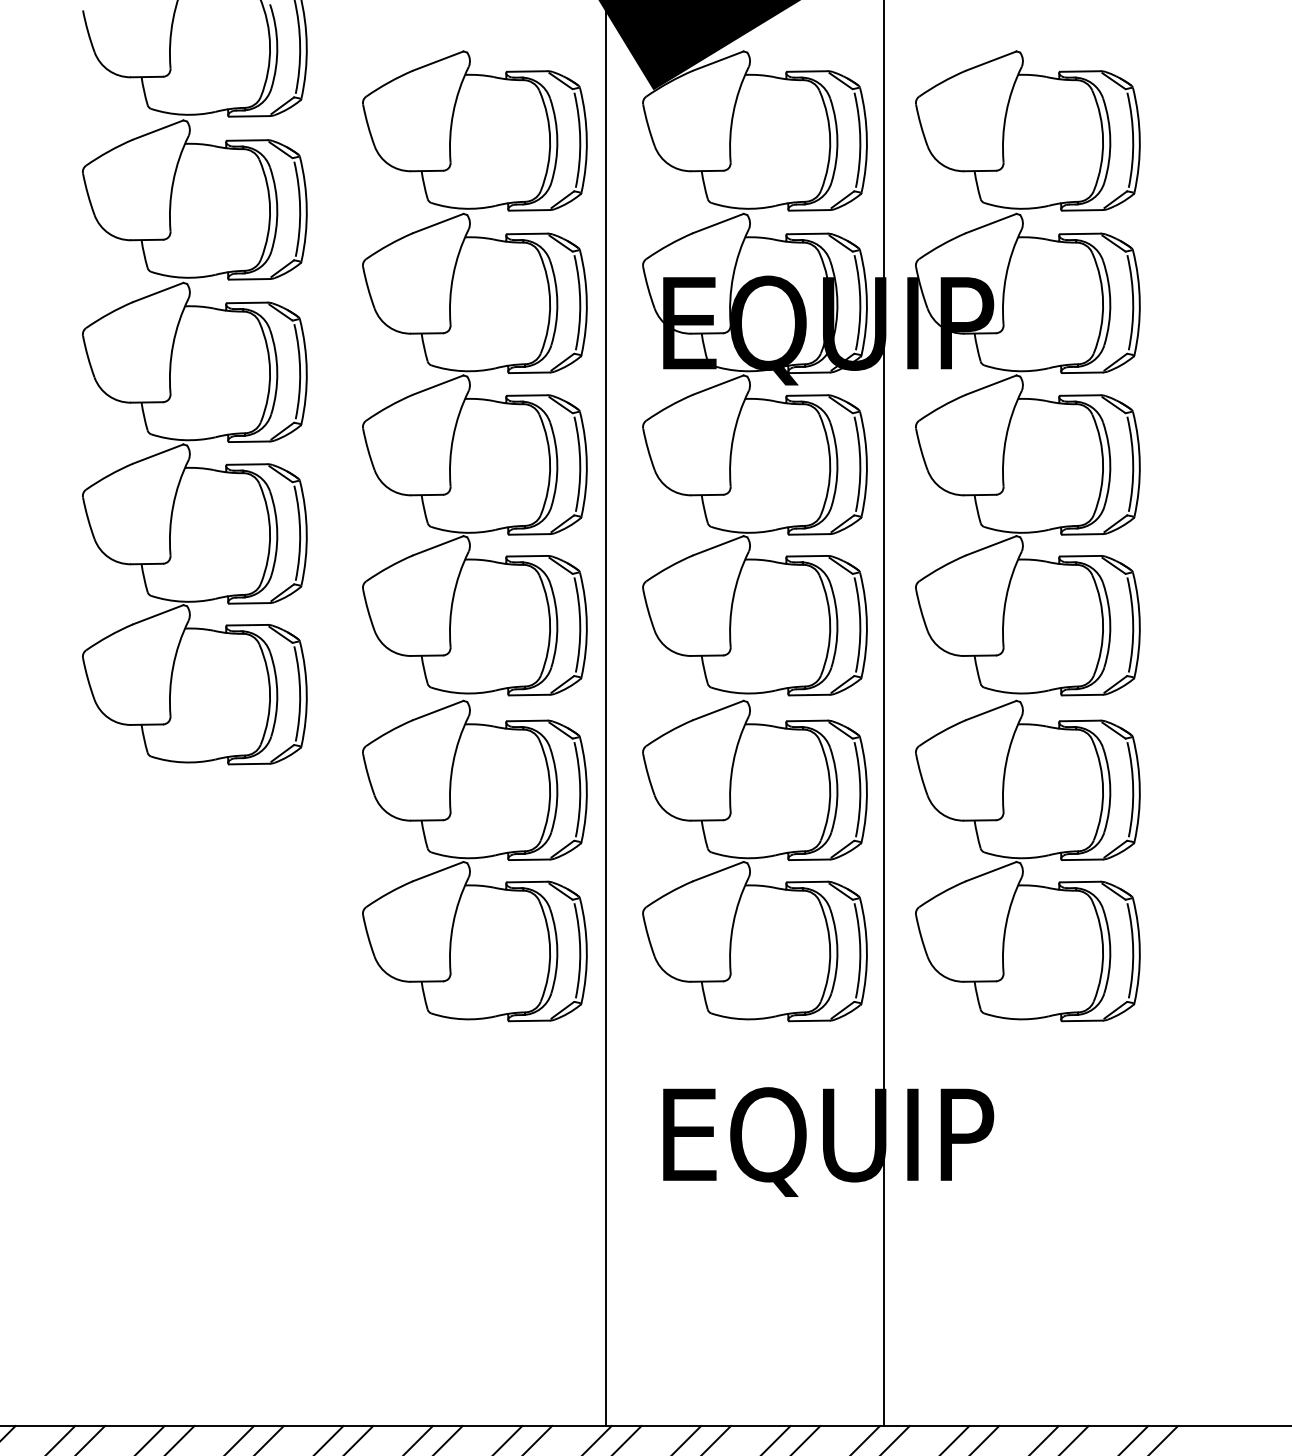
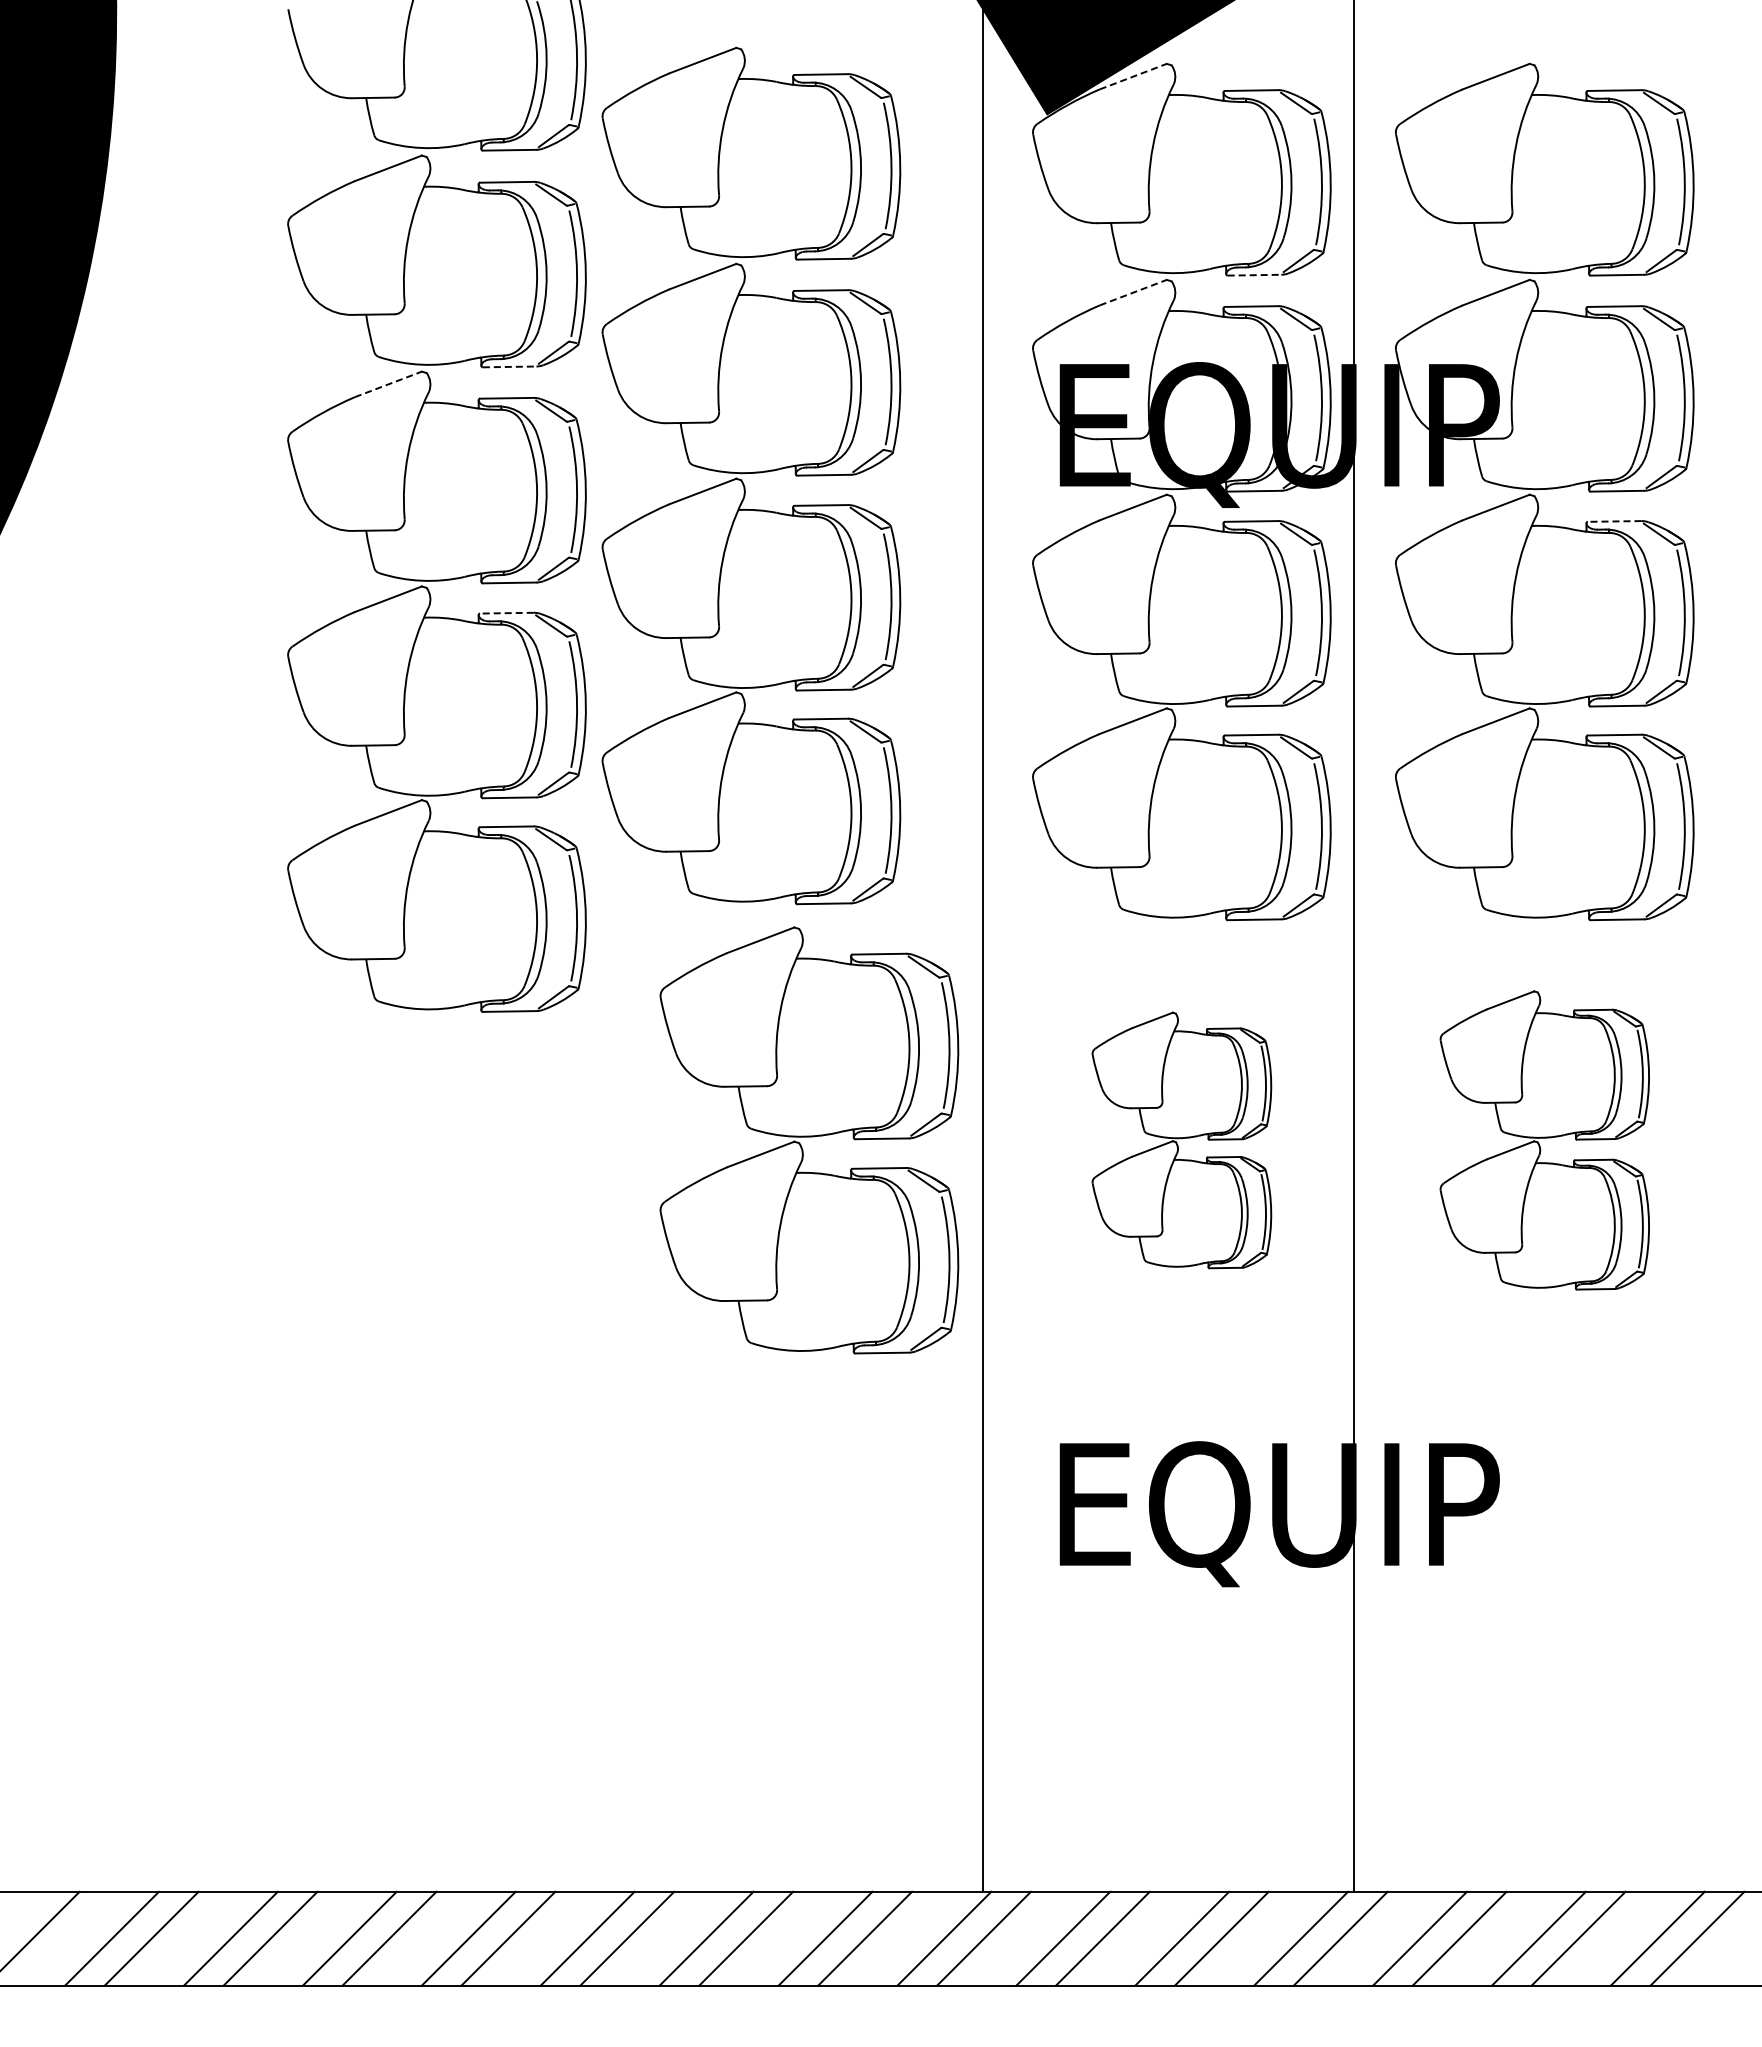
line: (718, 60) -> (1133, 76), solid -> dashed
line: (809, 210) -> (1254, 275), solid -> dashed
line: (718, 223) -> (1133, 292), solid -> dashed
line: (249, 279) -> (509, 366), solid -> dashed
line: (158, 292) -> (388, 384), solid -> dashed
part: (474, 373) -> (751, 475), moved
line: (1080, 395) -> (1614, 521), solid -> dashed
line: (247, 464) -> (506, 613), solid -> dashed
part: (754, 861) -> (1181, 1140), size x0.6
part: (1027, 861) -> (1544, 1140), size x0.7

